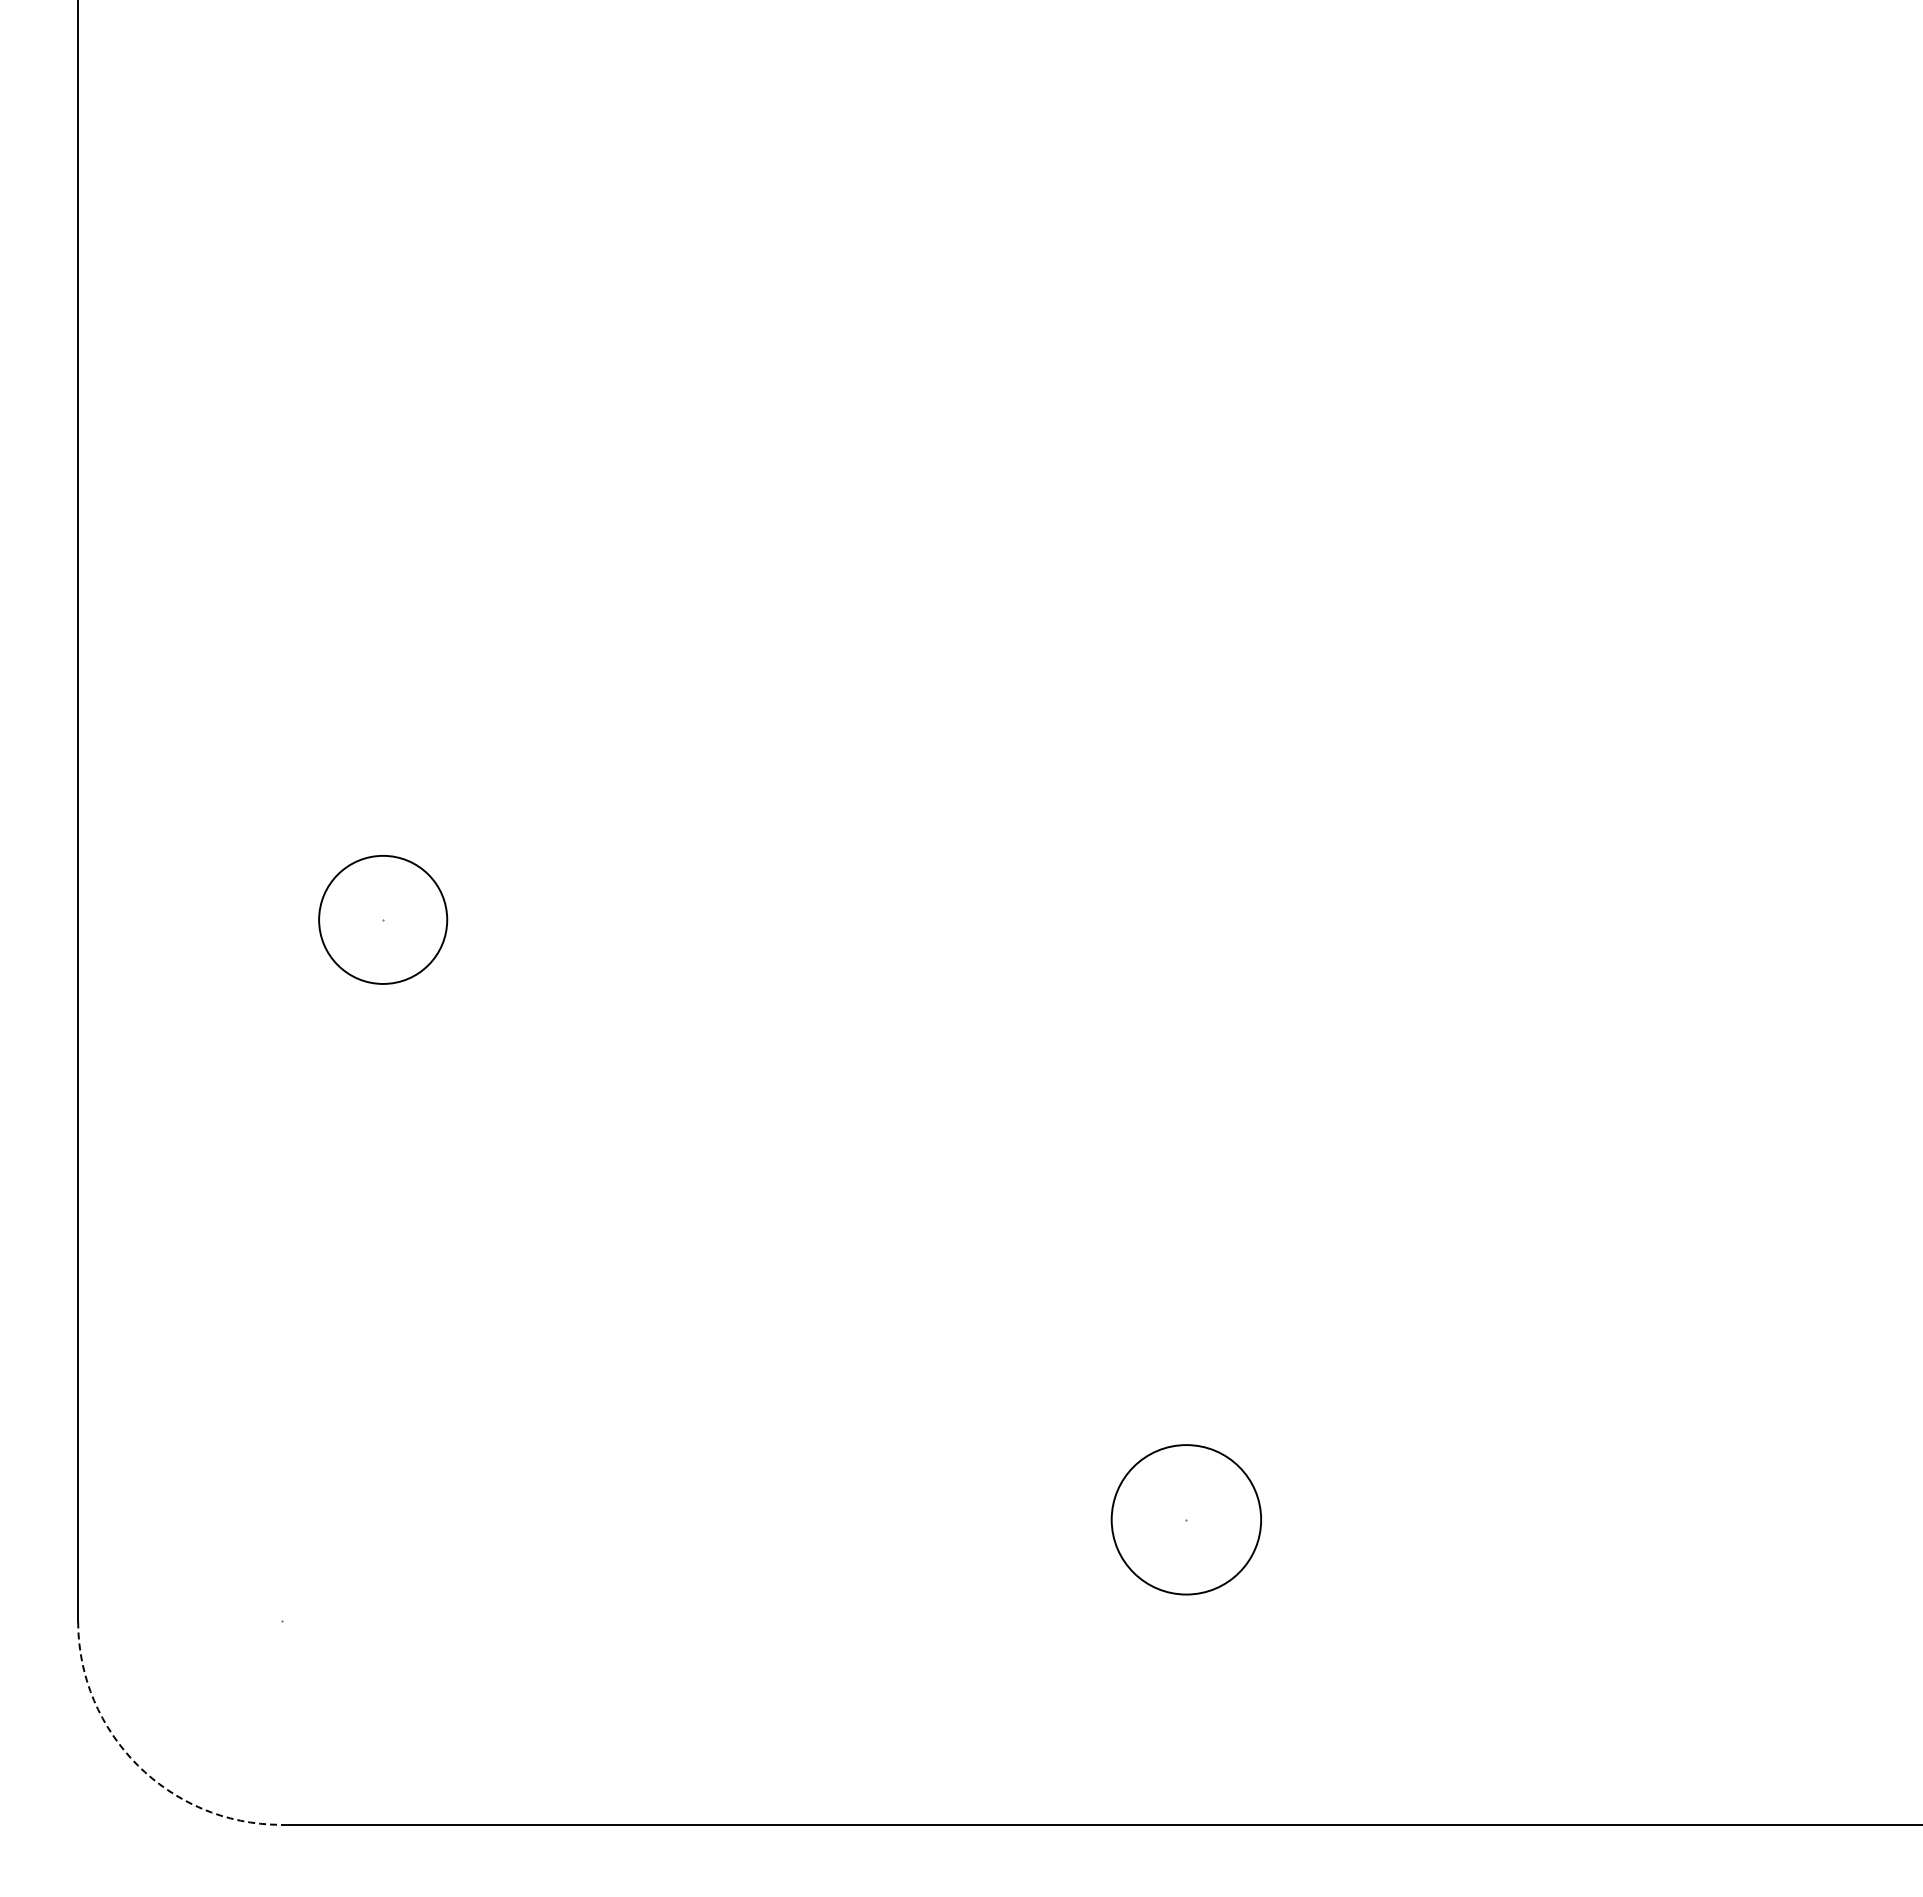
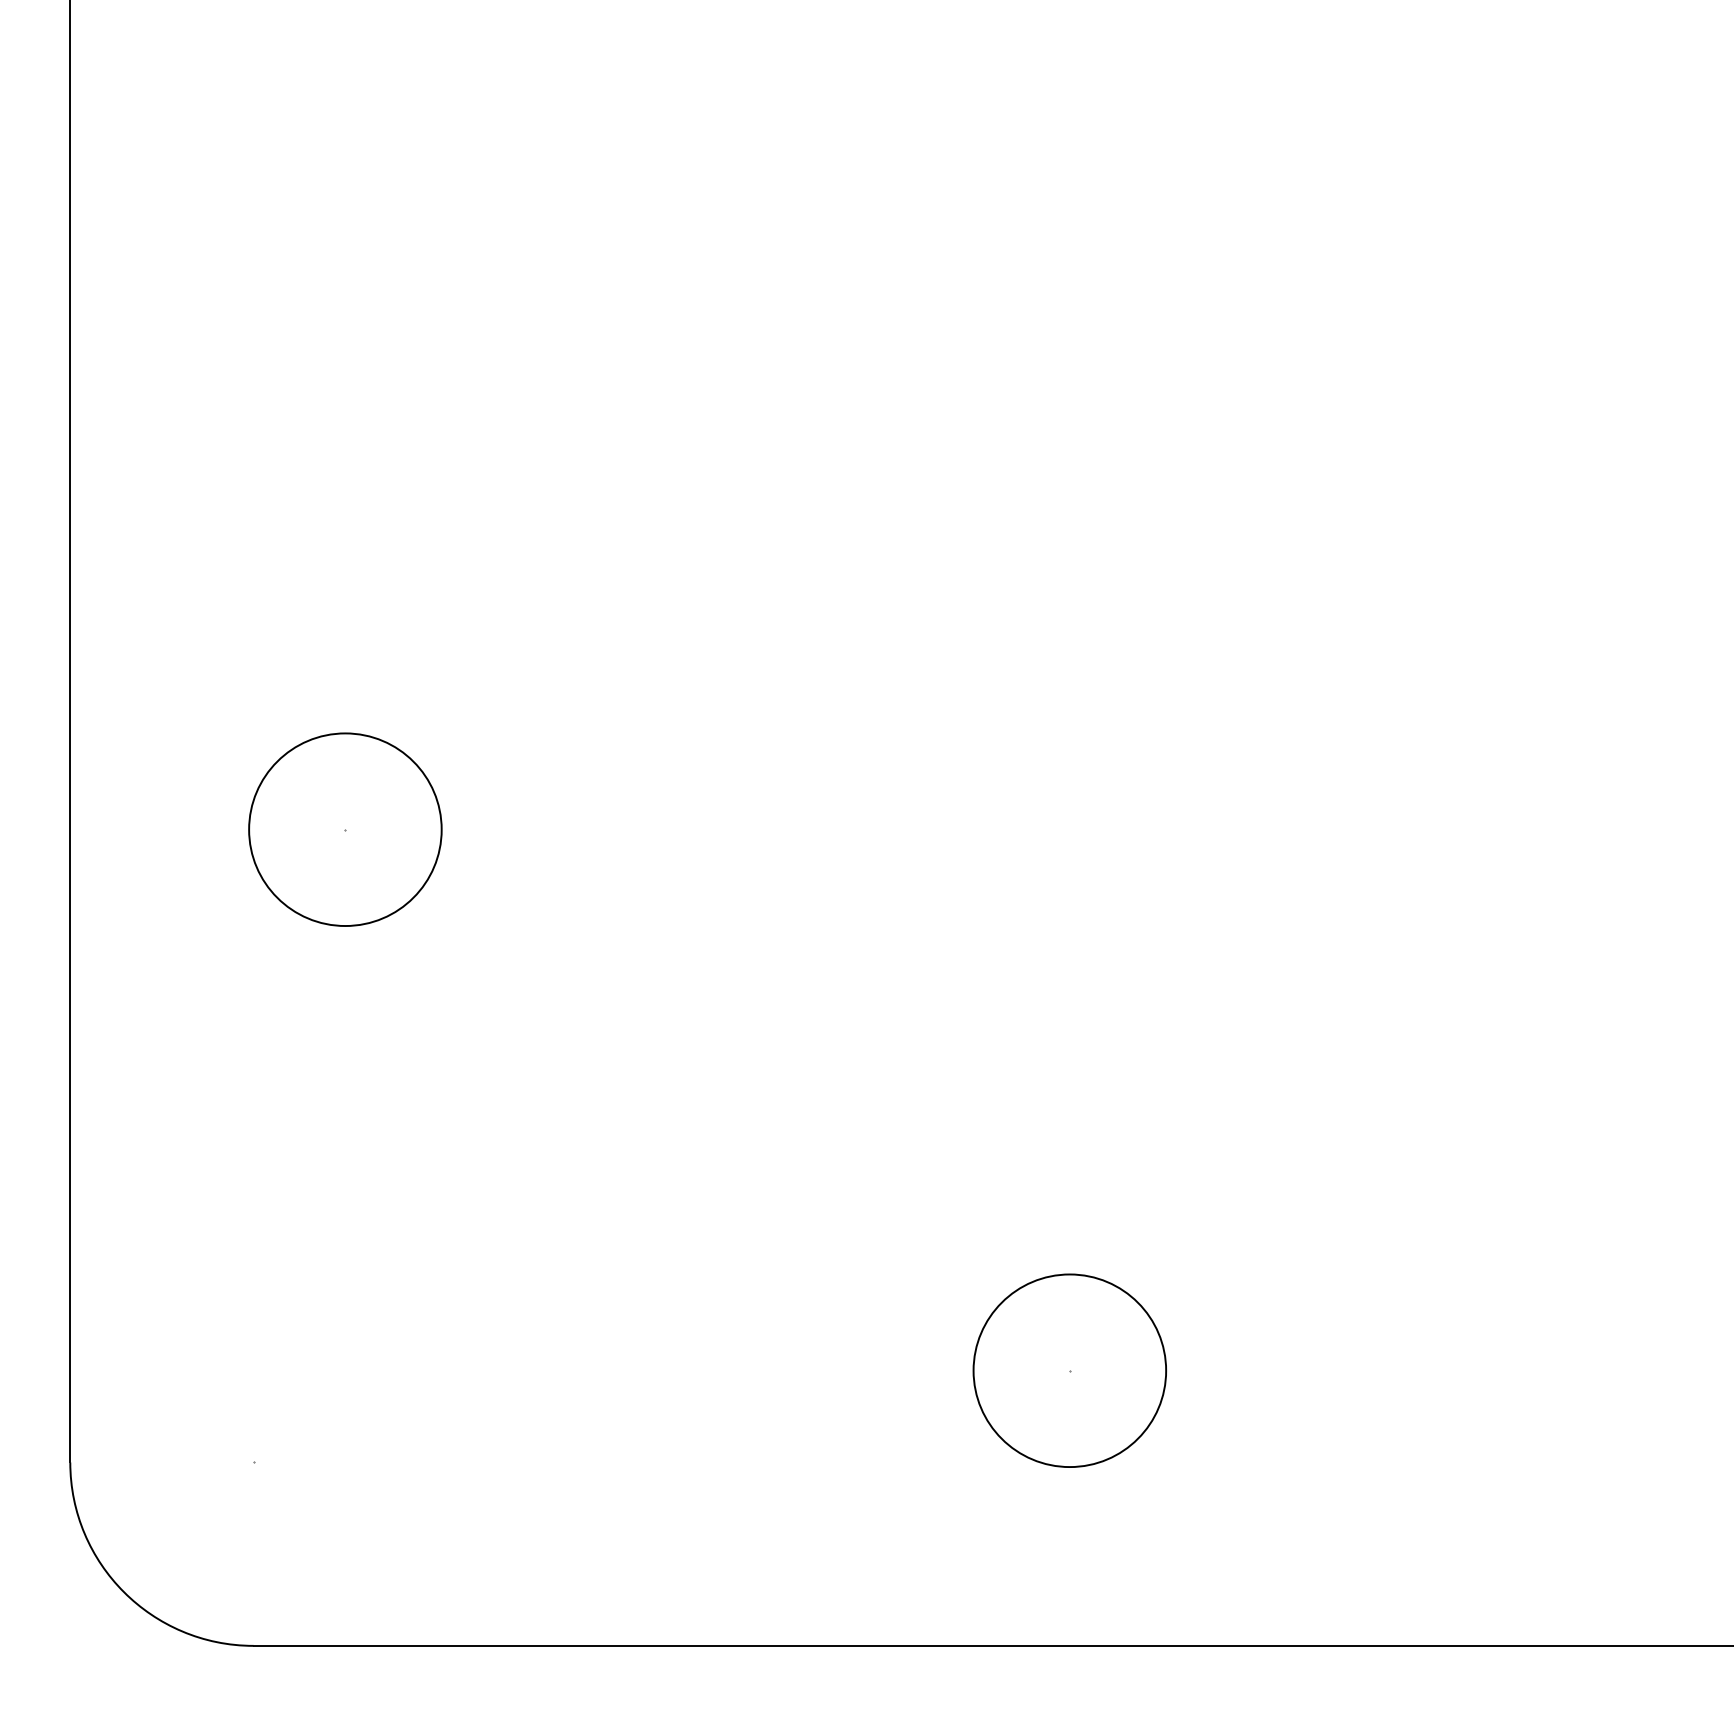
circle: (382, 919) -> (344, 829), size x1.67
circle: (1186, 1519) -> (1069, 1370), size x1.43
arc: (137, 1765) -> (123, 1592), dashed -> solid

